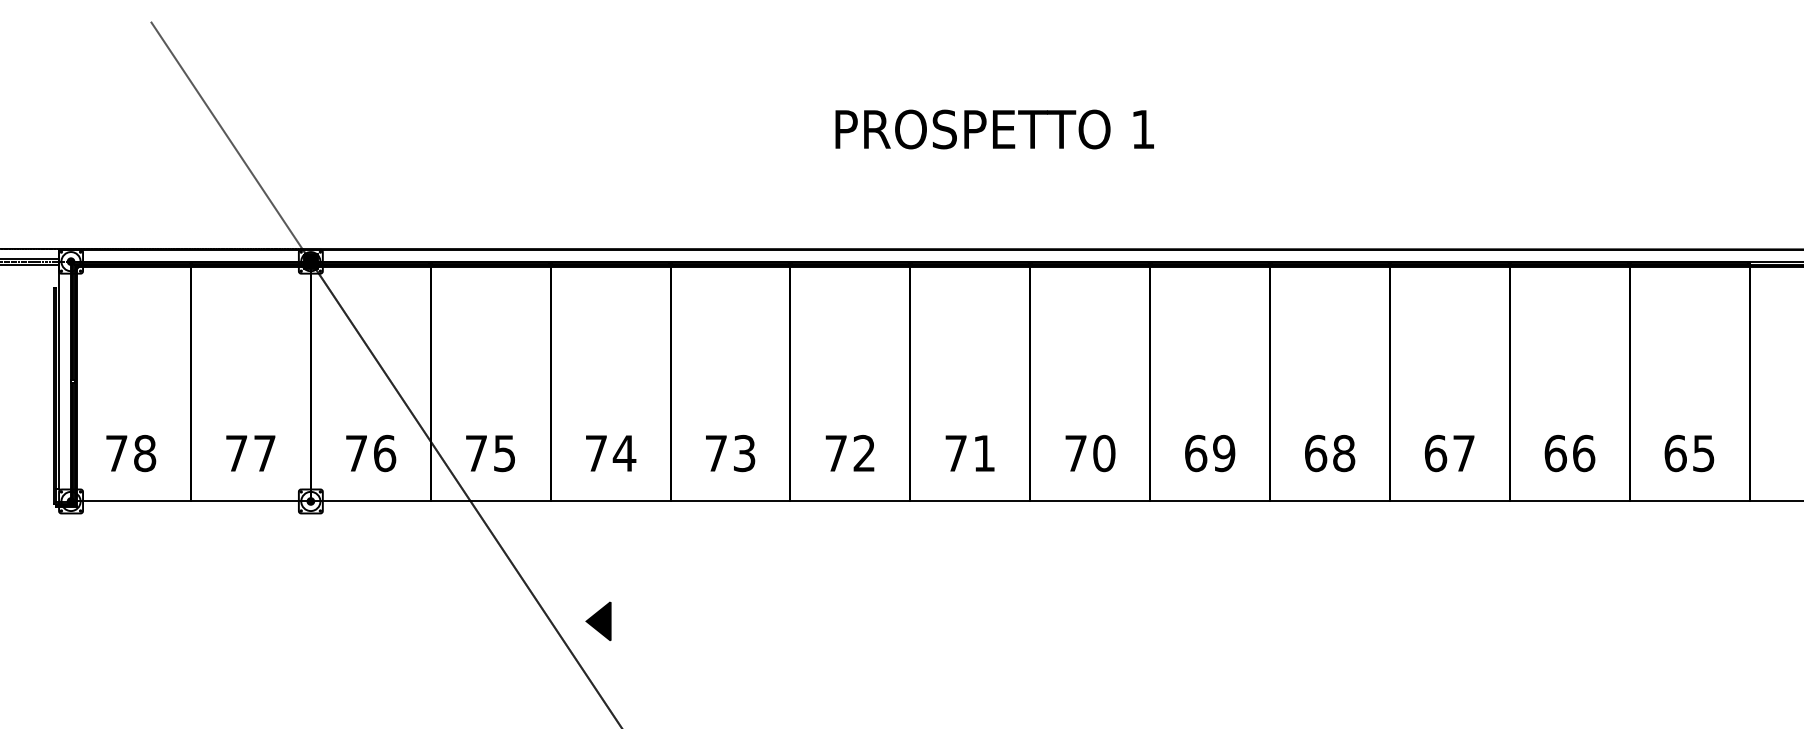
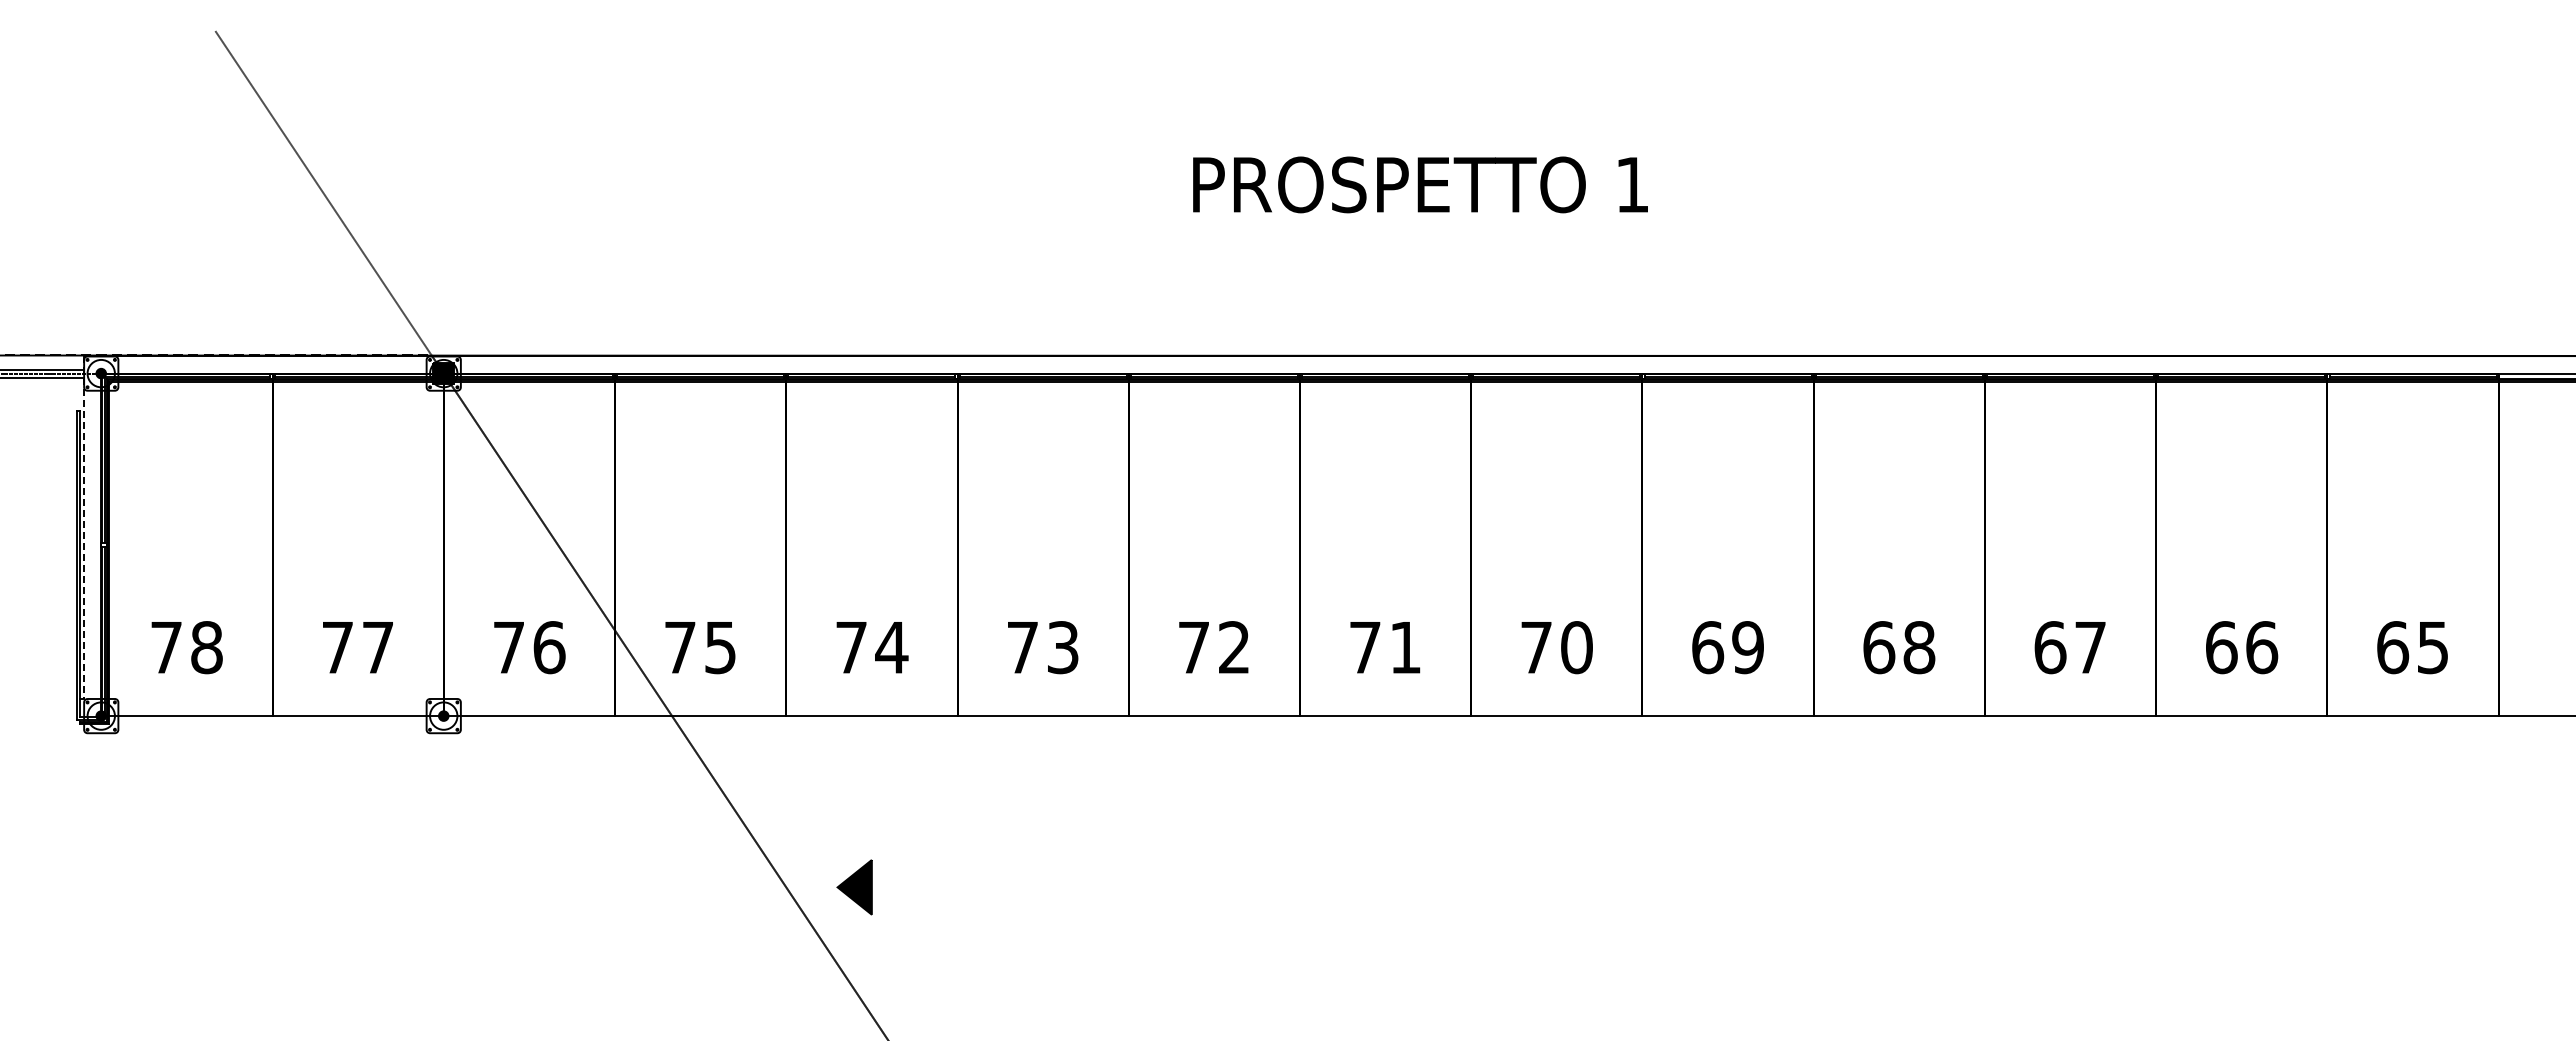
line: (59, 370) -> (84, 528), solid -> dashed

